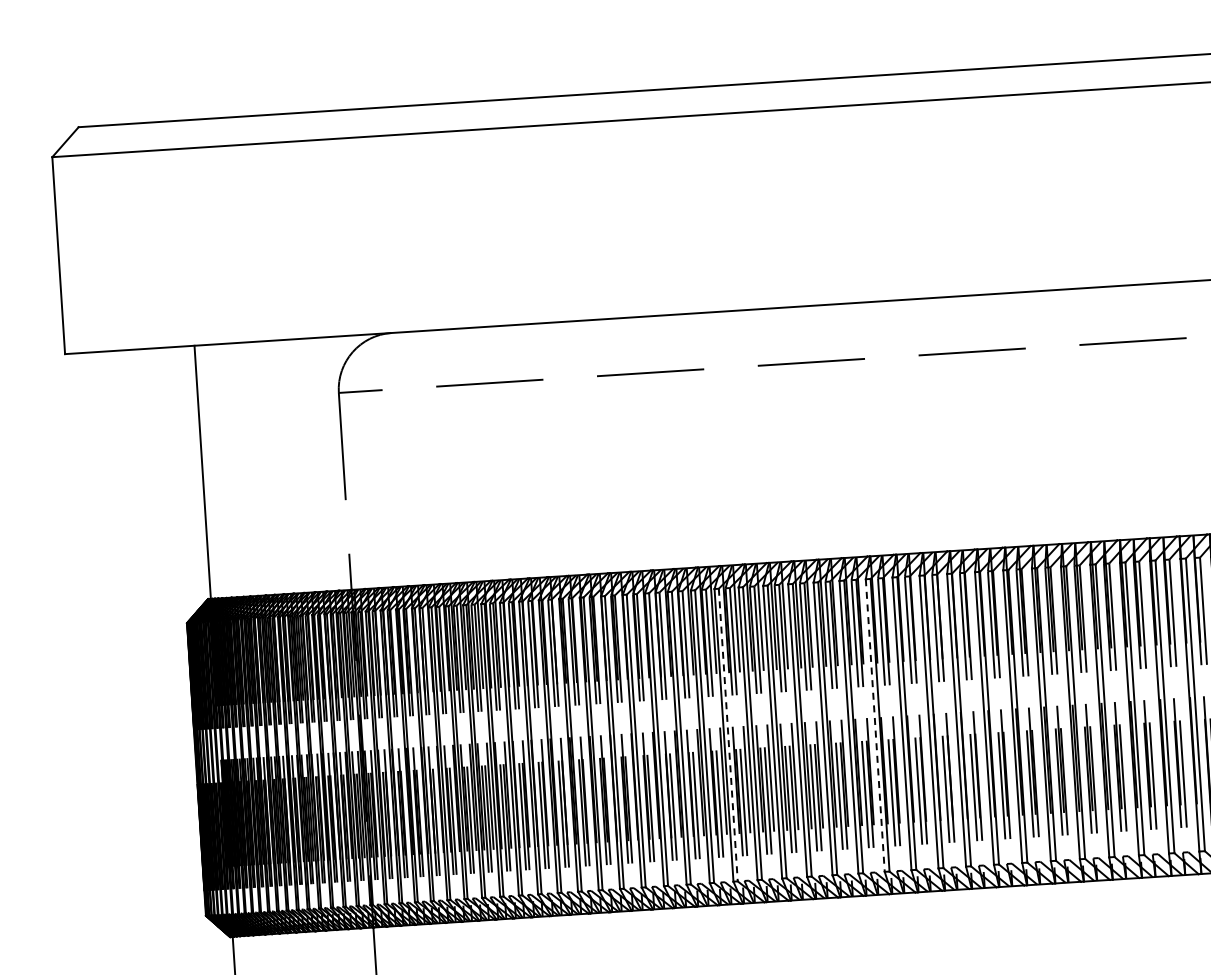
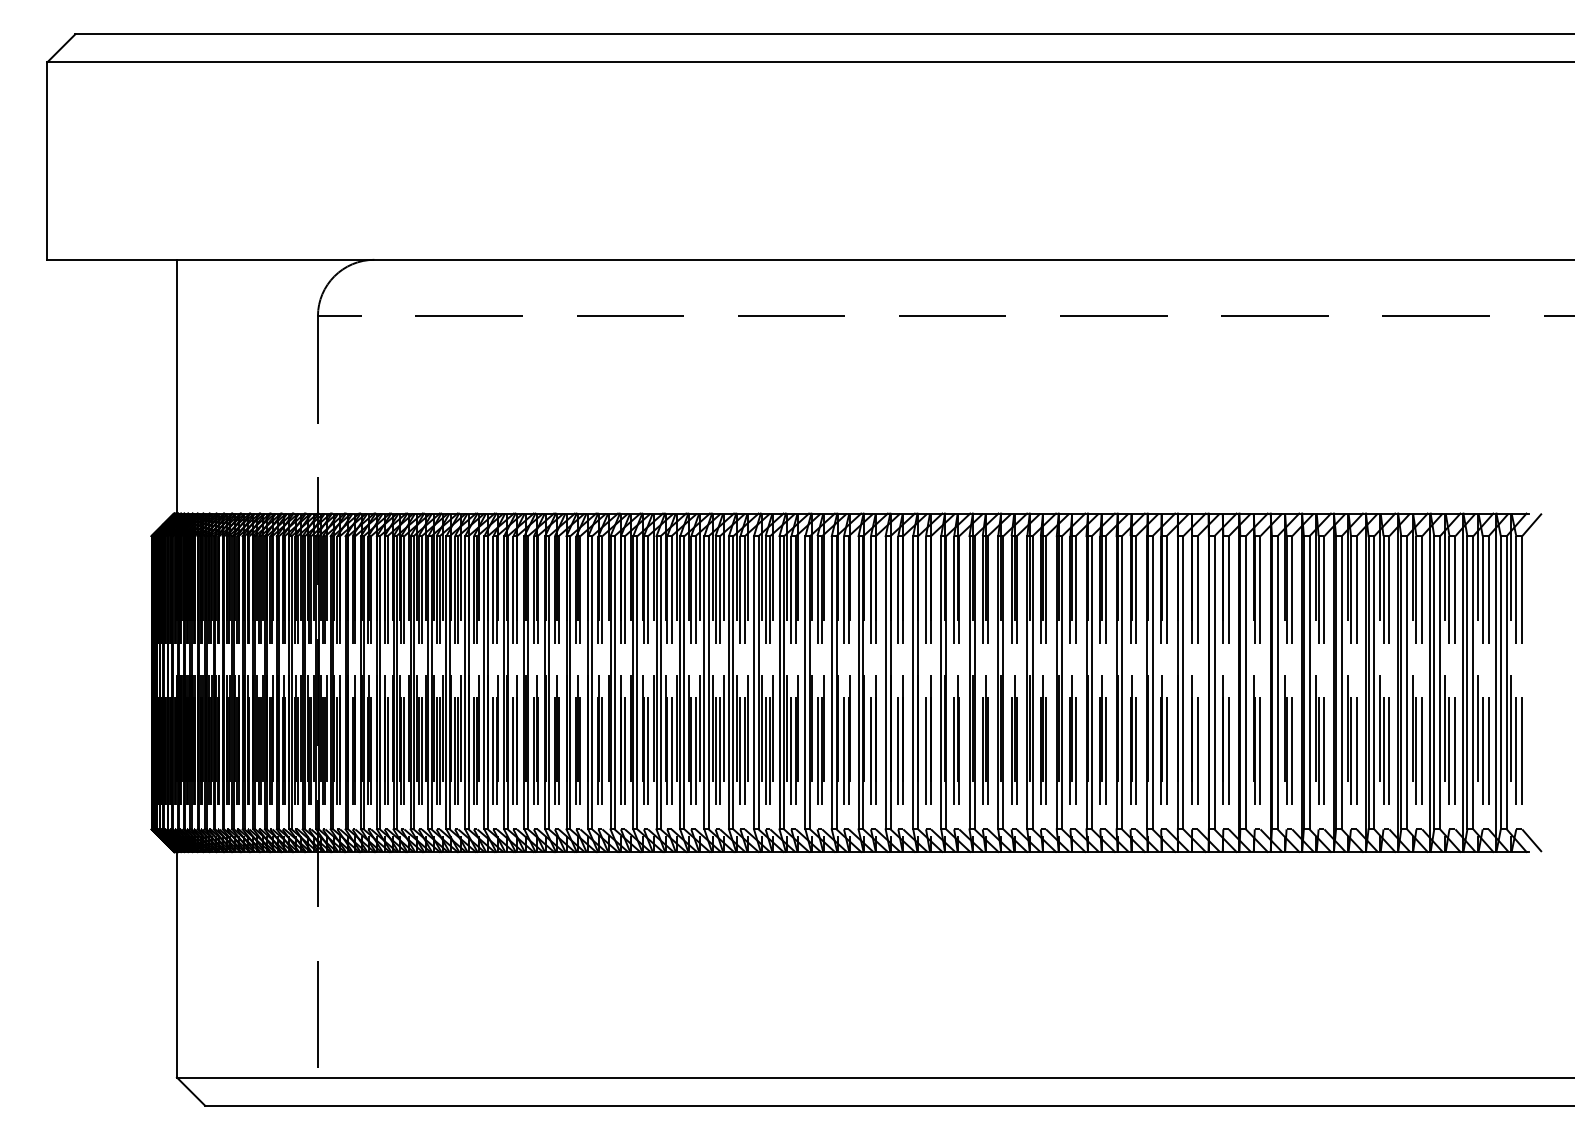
line: (874, 725) -> (831, 682), dashed -> solid
line: (728, 734) -> (684, 682), dashed -> solid

